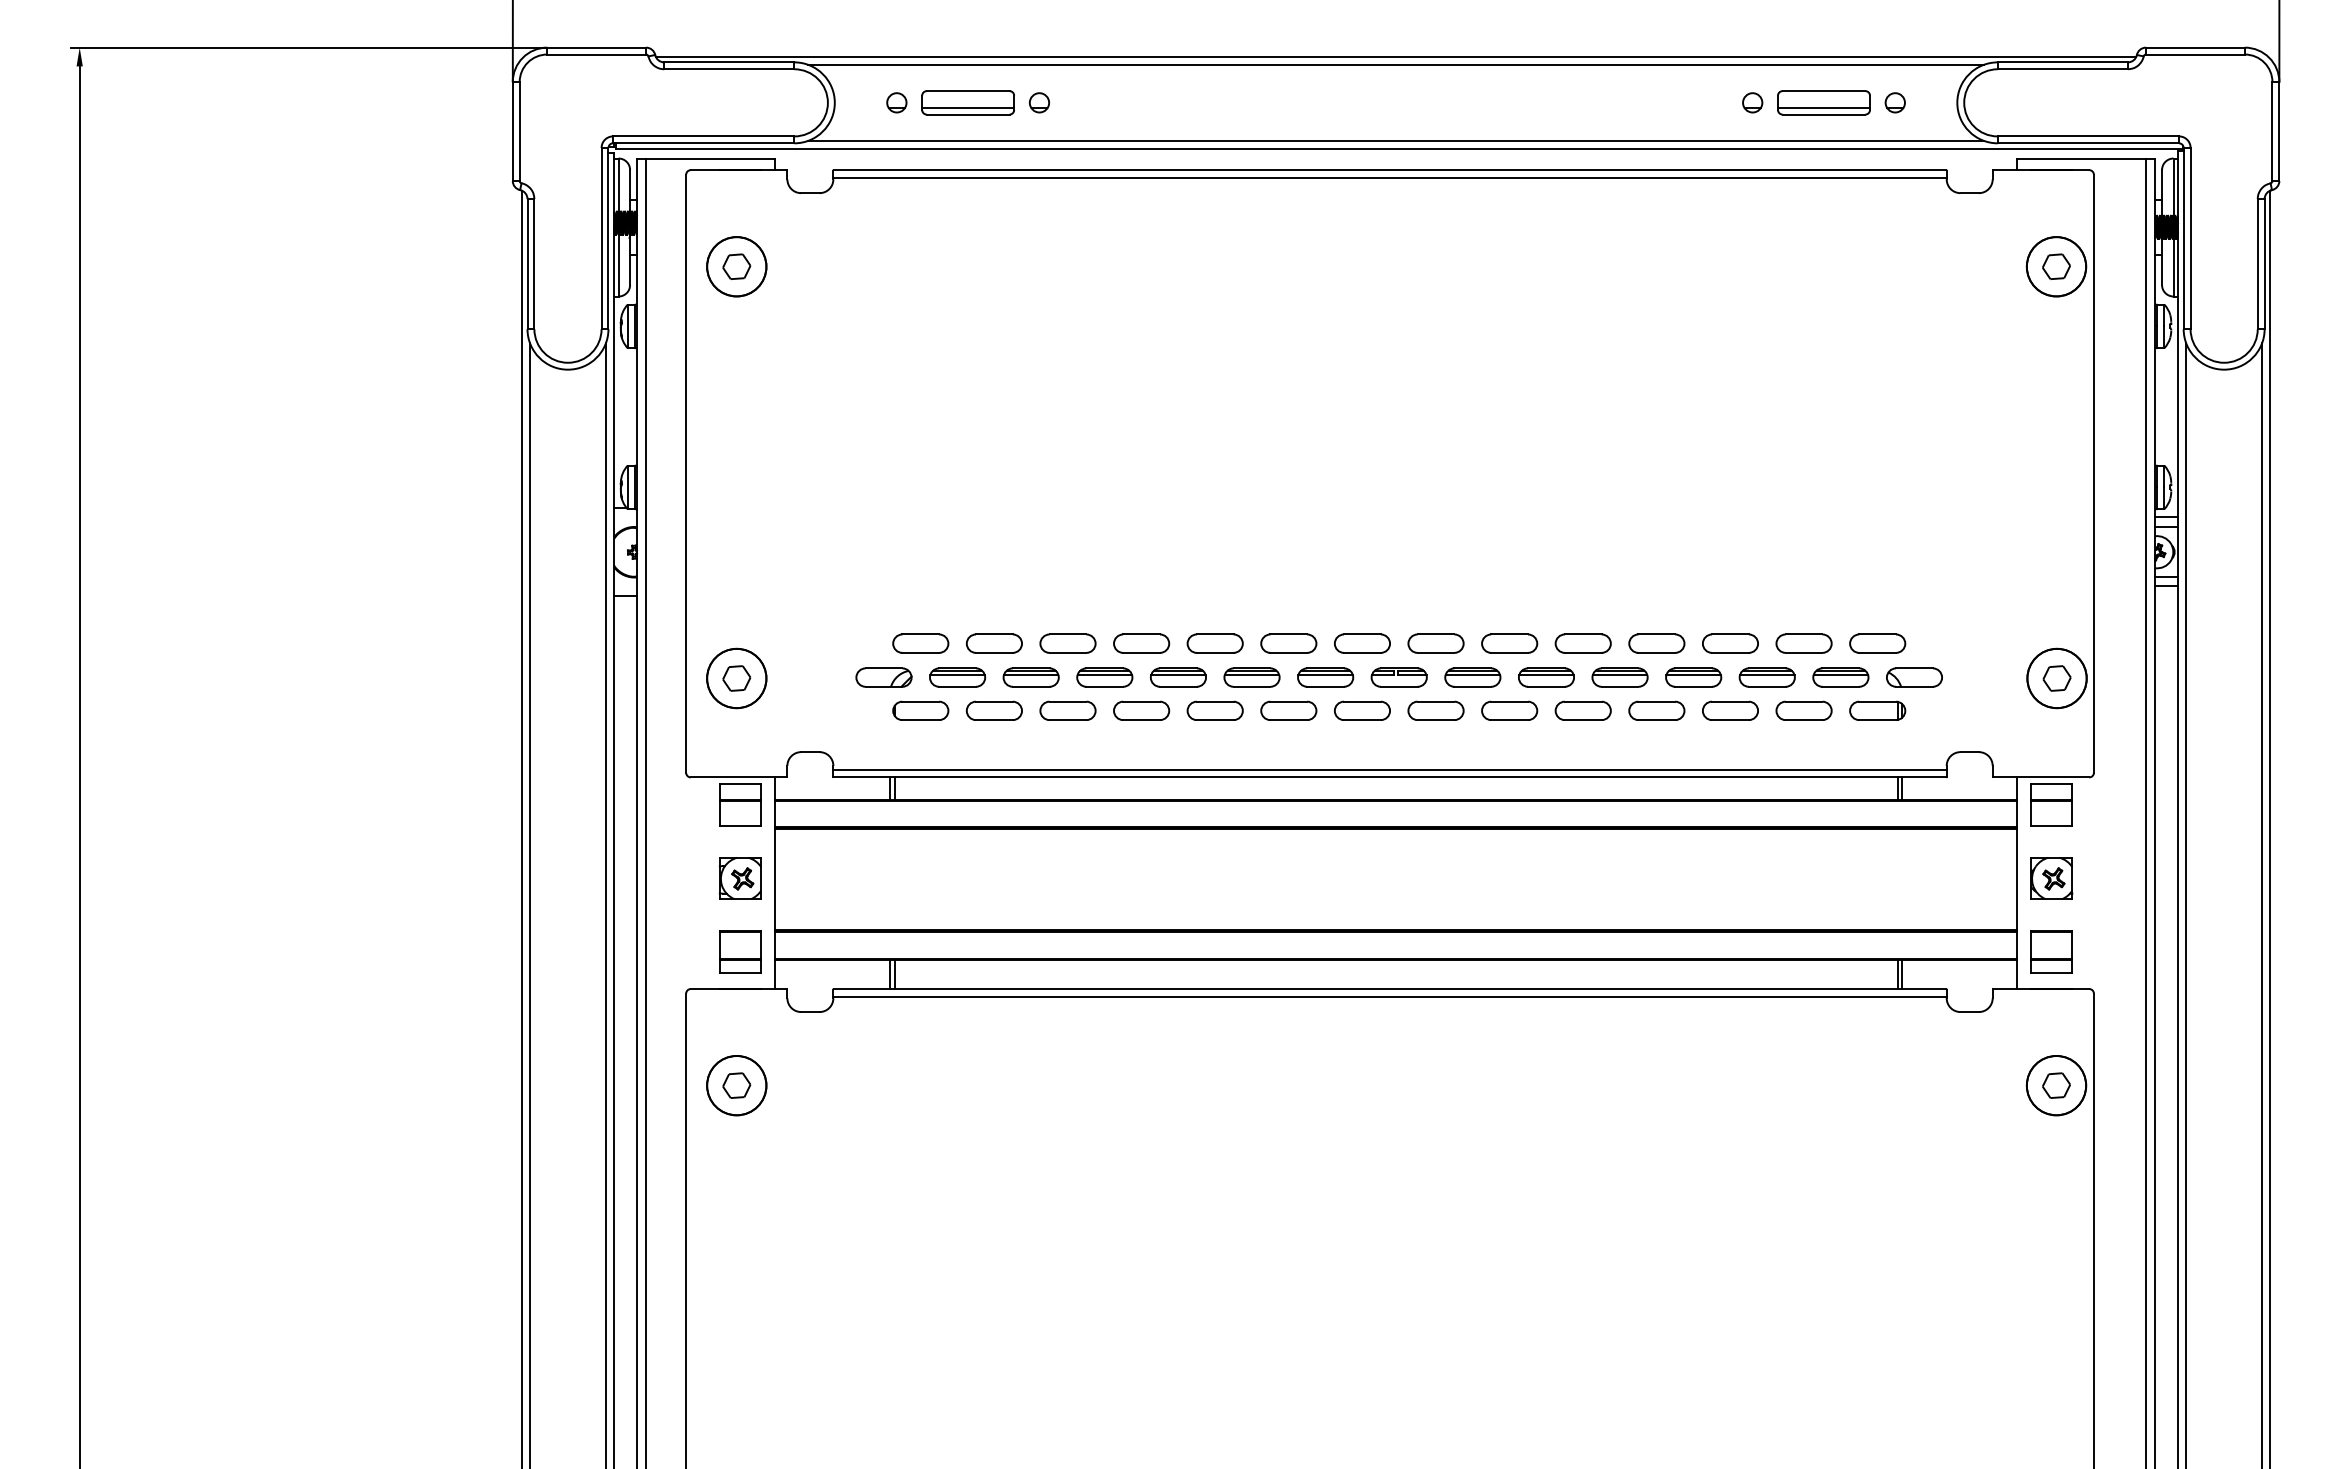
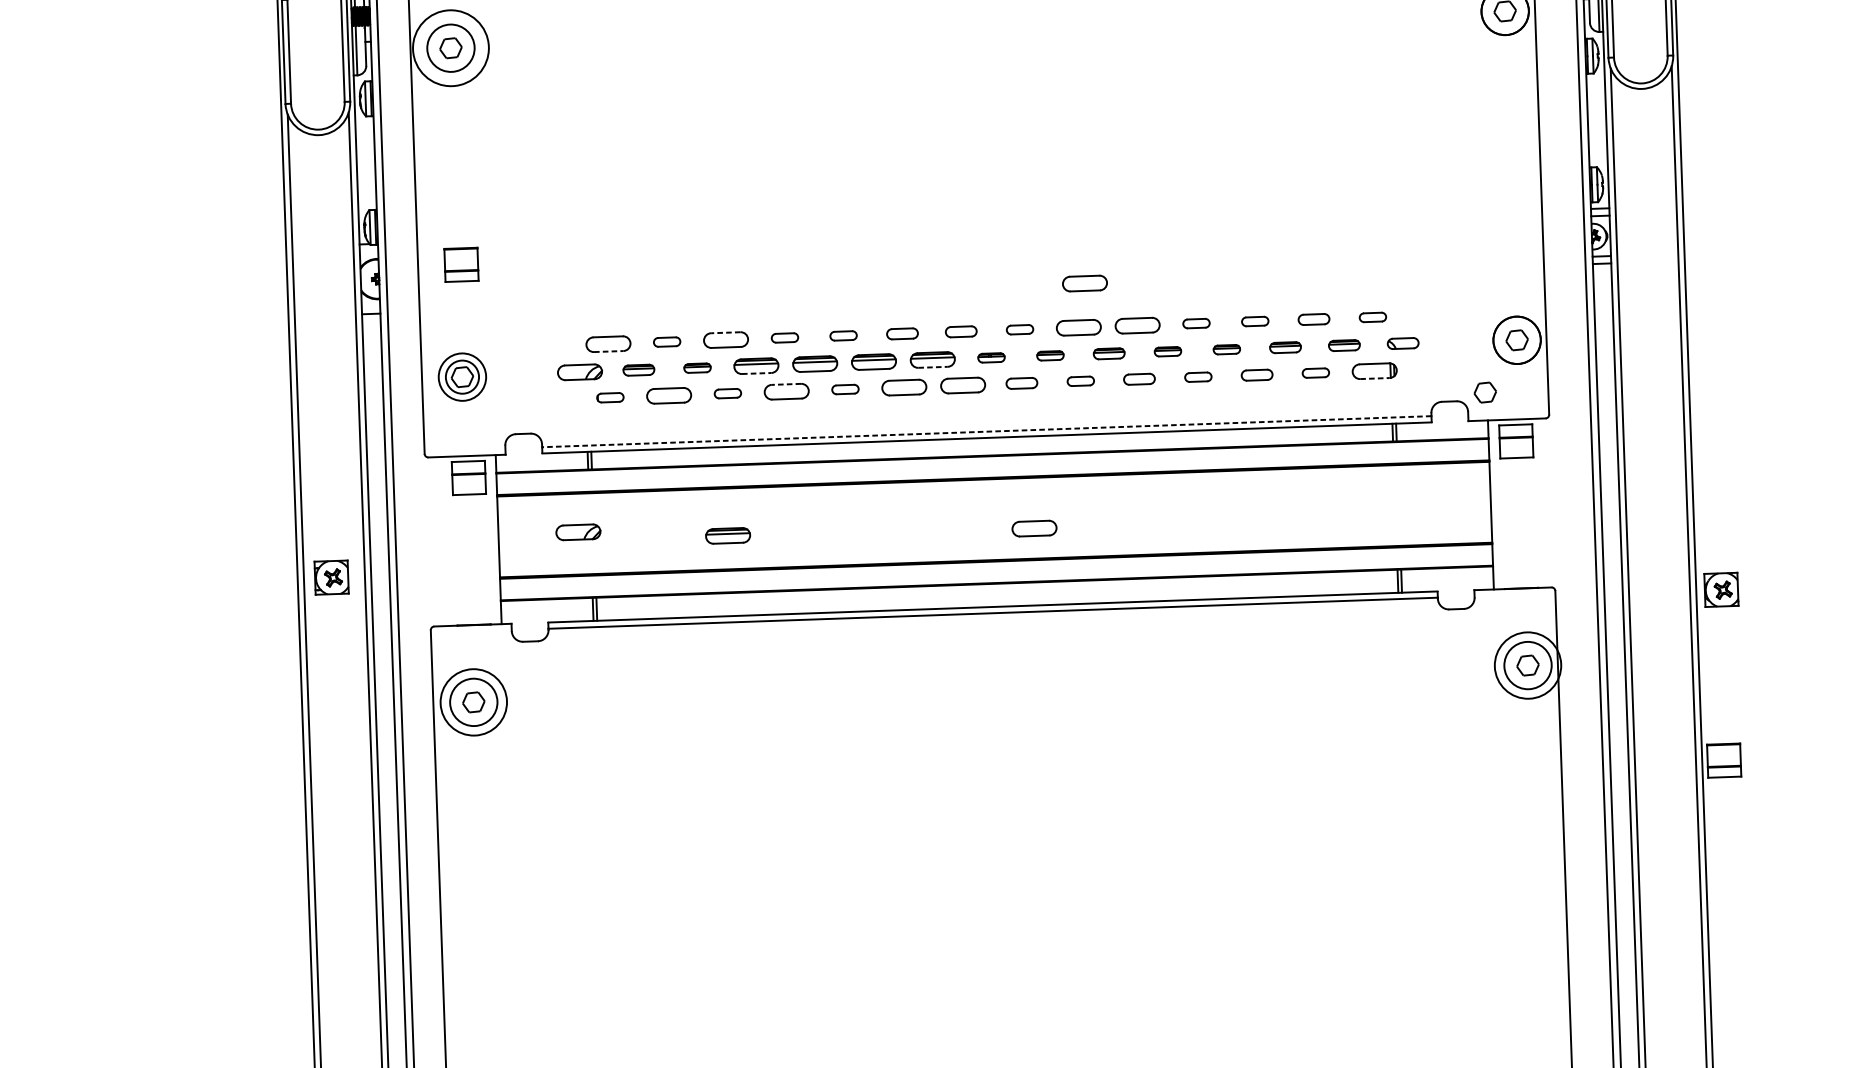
circle: (736, 266) -> (450, 48), size x1.6
part: (1518, 588) -> (1084, 283), added
line: (1067, 634) -> (725, 332), solid -> dashed
part: (993, 643) -> (666, 342), size x0.6
part: (1141, 643) -> (784, 337), size x0.6
part: (1214, 643) -> (843, 335), size x0.6
part: (1288, 643) -> (902, 333), size x0.7
part: (1362, 643) -> (961, 331), size x0.7
part: (1435, 643) -> (1019, 329), size x0.6
part: (1656, 643) -> (1196, 323), size x0.6
part: (1730, 643) -> (1255, 321), size x0.6
part: (1803, 643) -> (1313, 319), size x0.7
part: (1877, 643) -> (1372, 317), size x0.6
line: (921, 652) -> (609, 351), solid -> dashed
part: (957, 677) -> (638, 370), size x0.7
part: (1030, 677) -> (697, 368), size x0.6
part: (1398, 677) -> (991, 357), size x0.6
part: (1472, 677) -> (1050, 355), size x0.6
part: (1546, 677) -> (1109, 353), size x0.7
part: (1619, 677) -> (1167, 351), size x0.6
part: (1693, 677) -> (1226, 349), size x0.6
part: (1766, 677) -> (1284, 347), size x0.7
part: (1840, 677) -> (1344, 345), size x0.7
part: (1914, 677) -> (1403, 343), size x0.7
circle: (736, 678) -> (462, 377), size x0.7
line: (1105, 686) -> (757, 373), solid -> dashed
line: (1326, 686) -> (933, 367), solid -> dashed
line: (1141, 701) -> (786, 384), solid -> dashed
part: (920, 710) -> (610, 397), size x0.6
part: (1067, 710) -> (727, 393), size x0.6
part: (1214, 710) -> (844, 389), size x0.6
part: (1435, 710) -> (1021, 383), size x0.7
part: (1509, 710) -> (1080, 381), size x0.6
part: (1582, 710) -> (1138, 379), size x0.7
part: (1656, 710) -> (1198, 377), size x0.6
part: (1730, 710) -> (1257, 374), size x0.7
part: (1803, 710) -> (1315, 372), size x0.6
line: (1878, 720) -> (1375, 378), solid -> dashed
part: (2014, 742) -> (1484, 392), added
line: (1390, 769) -> (987, 431), solid -> dashed
part: (874, 877) -> (578, 532), added
part: (739, 878) -> (330, 577), moved
part: (2051, 878) -> (1721, 589), moved
part: (1061, 888) -> (727, 535), added
part: (1445, 892) -> (1034, 528), added
part: (740, 951) -> (461, 264), moved
part: (2051, 951) -> (1724, 760), moved
circle: (736, 1085) -> (473, 702), size x1.4
circle: (2056, 1085) -> (1528, 665), size x1.4

